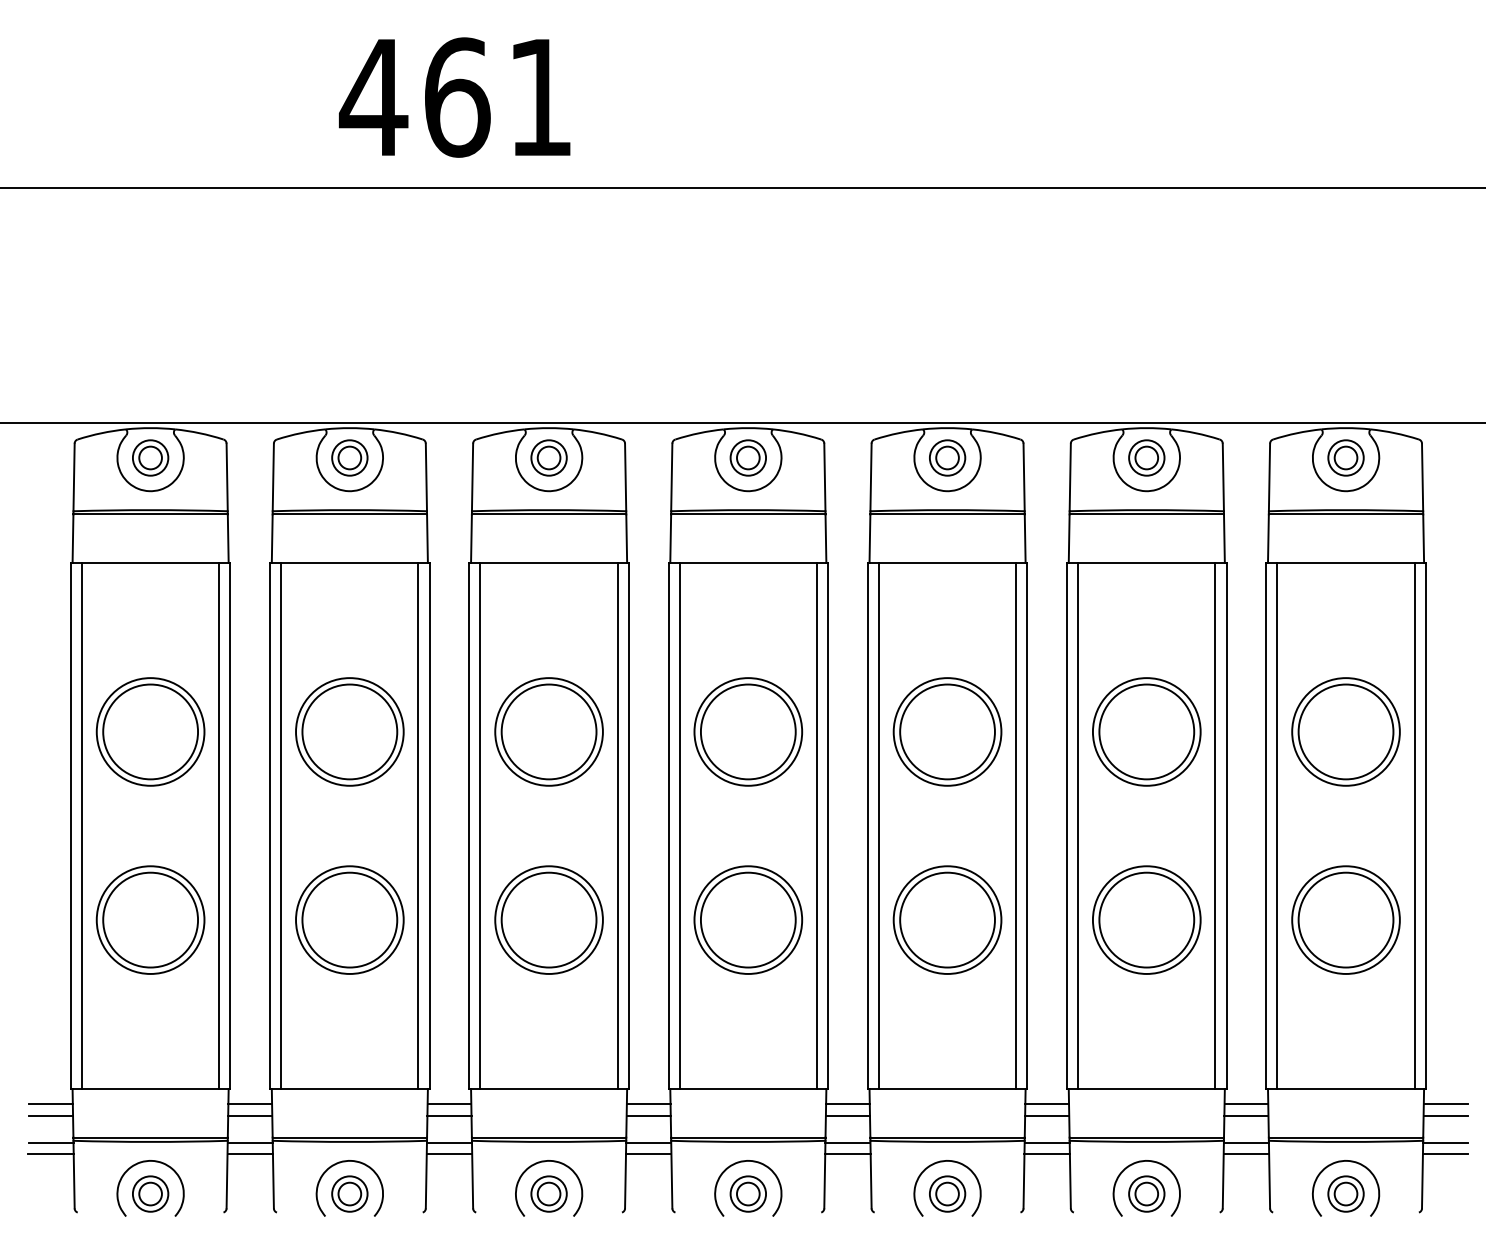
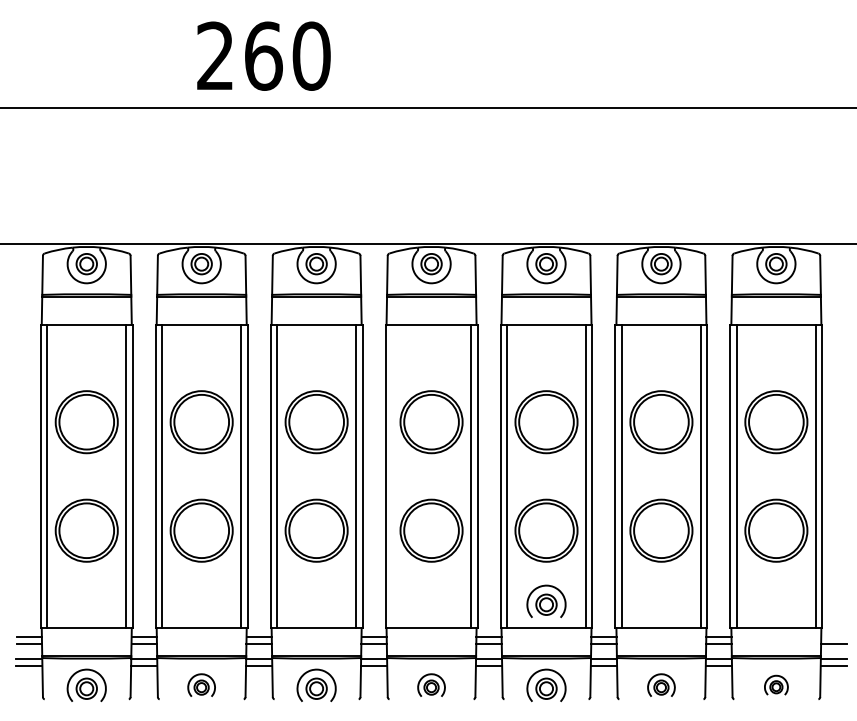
text: (455, 96) -> (262, 55), 461 -> 260
line: (678, 826) -> (391, 476), removed
part: (947, 1041) -> (546, 600), added
line: (1445, 1105) -> (833, 637), removed
part: (349, 1186) -> (201, 684), size x0.7
part: (748, 1186) -> (431, 684), size x0.7
part: (1146, 1186) -> (661, 684), size x0.7
part: (1346, 1186) -> (776, 684), size x0.6

